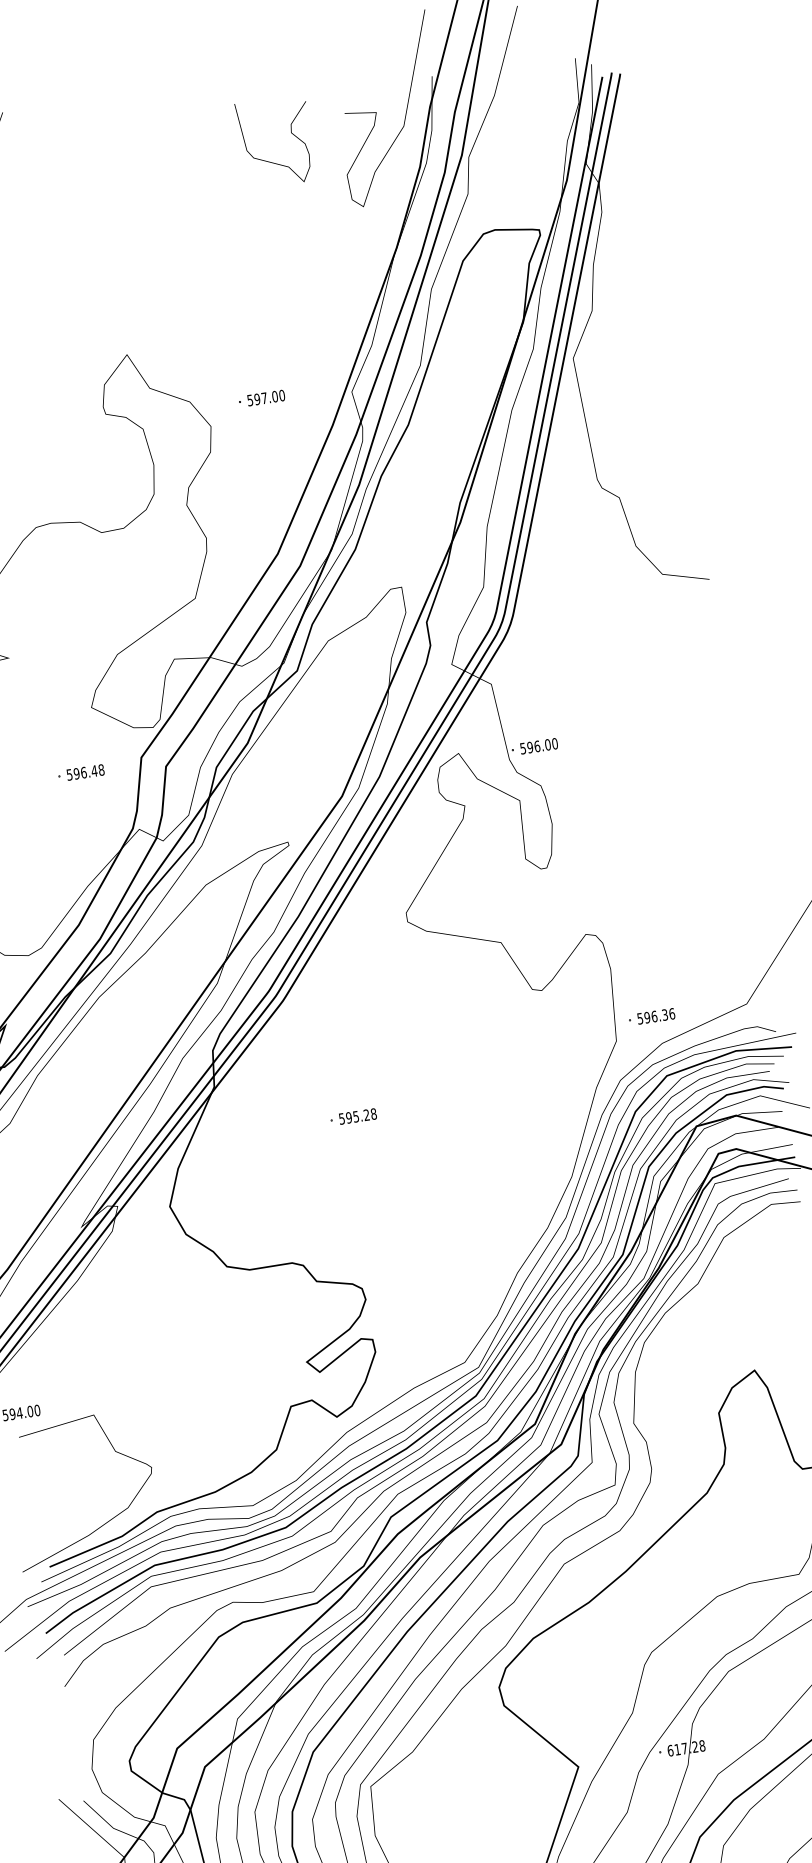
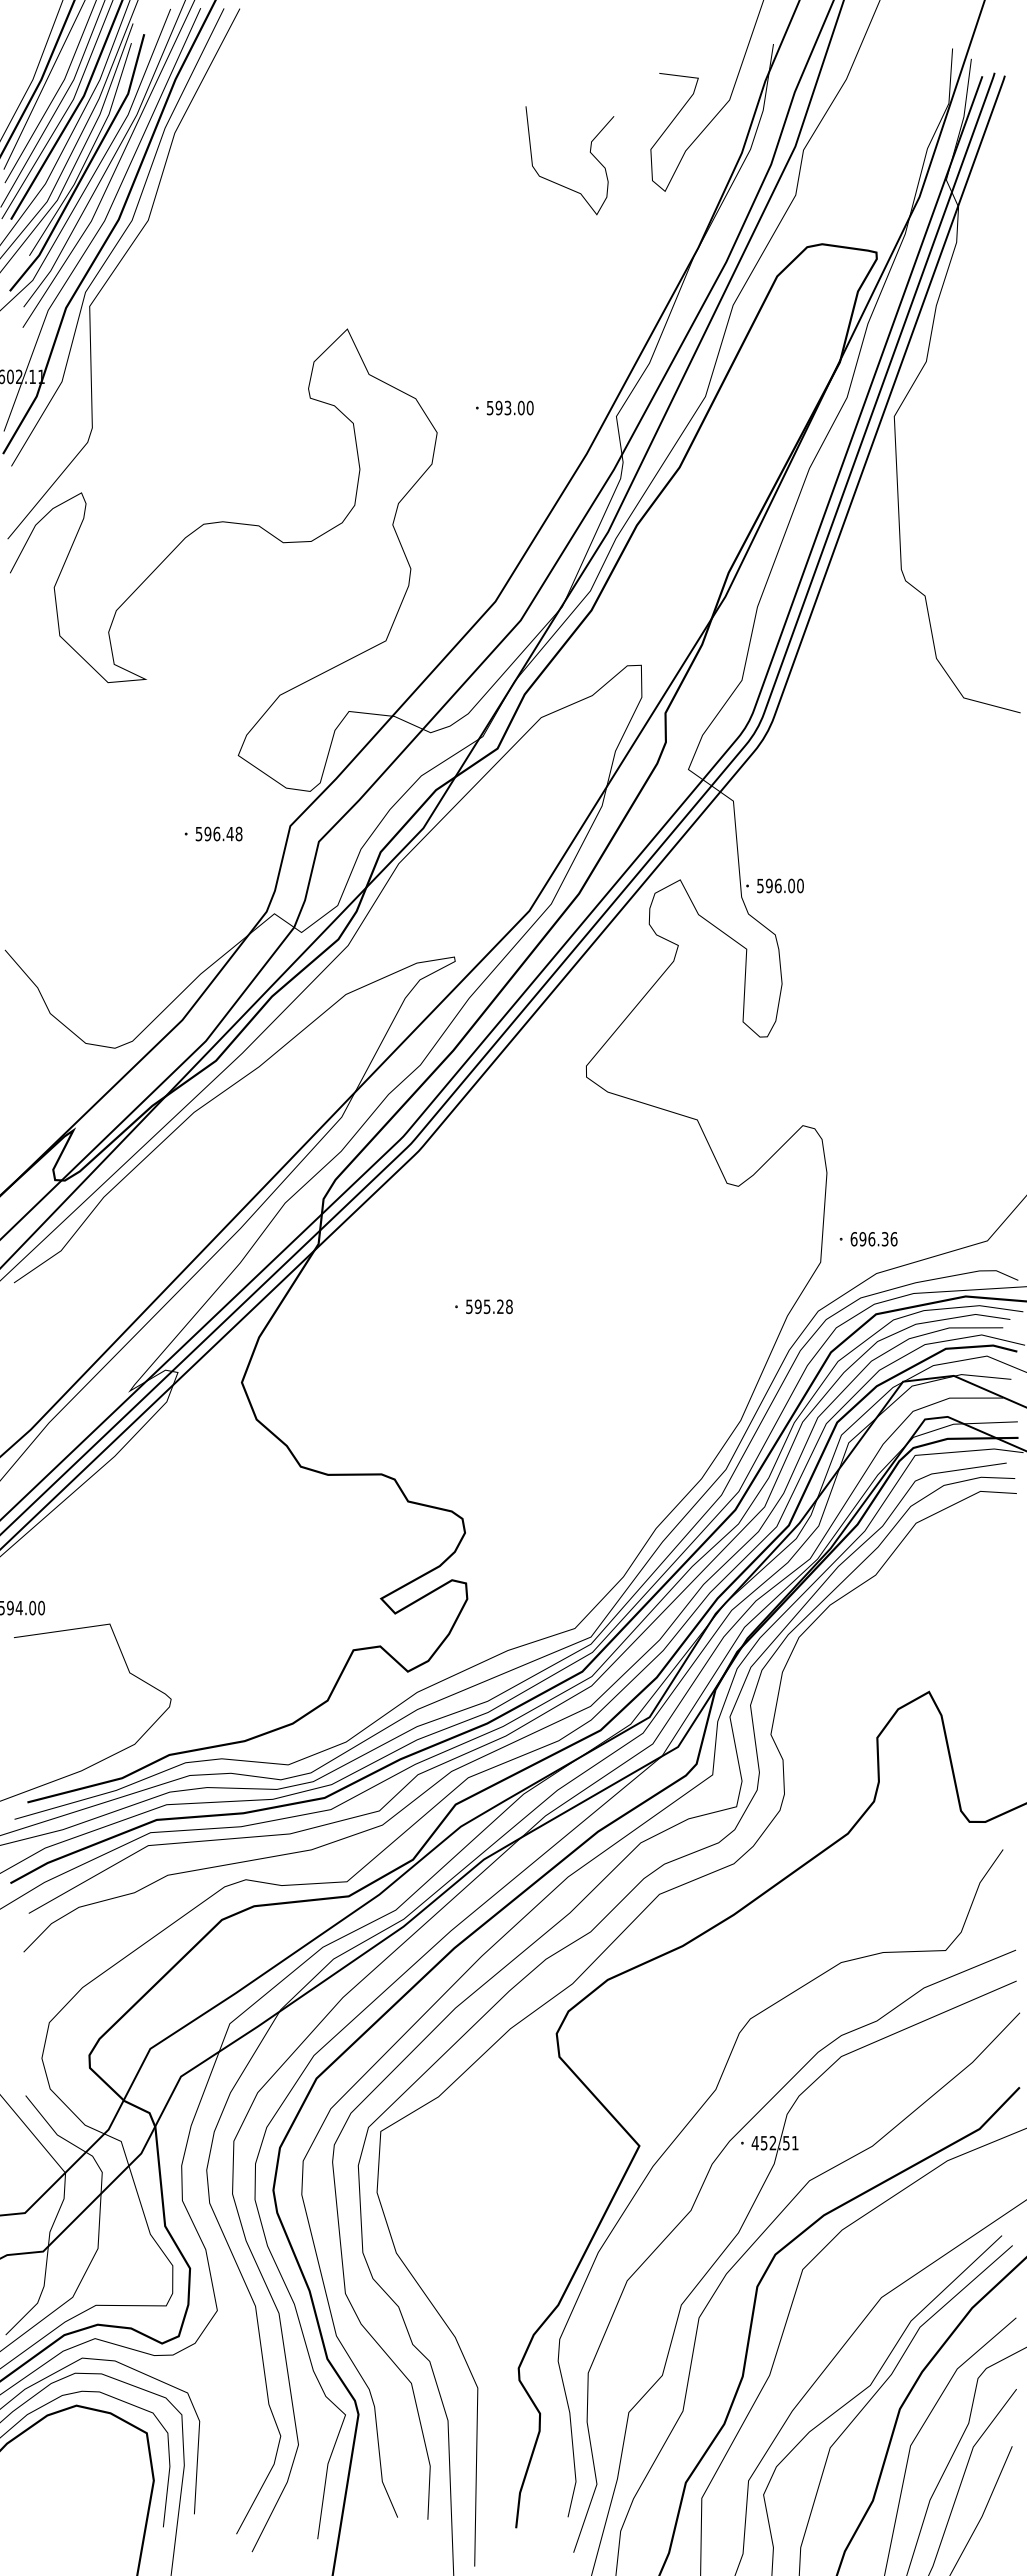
curve: (290, 133) -> (589, 152), moved
text: (263, 397) -> (507, 407), 597.00 -> 593.00
text: (639, 1019) -> (853, 1239), 596.36 -> 696.36
text: (685, 1747) -> (774, 2142), 617.28 -> 452.51

